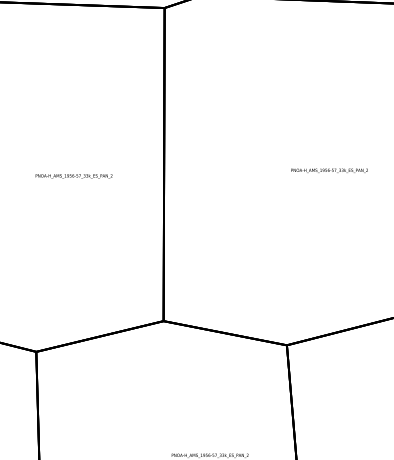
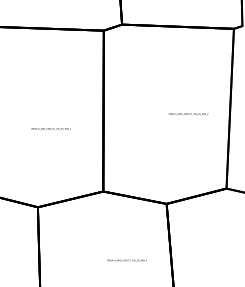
text: (72, 177) -> (50, 129), moved

